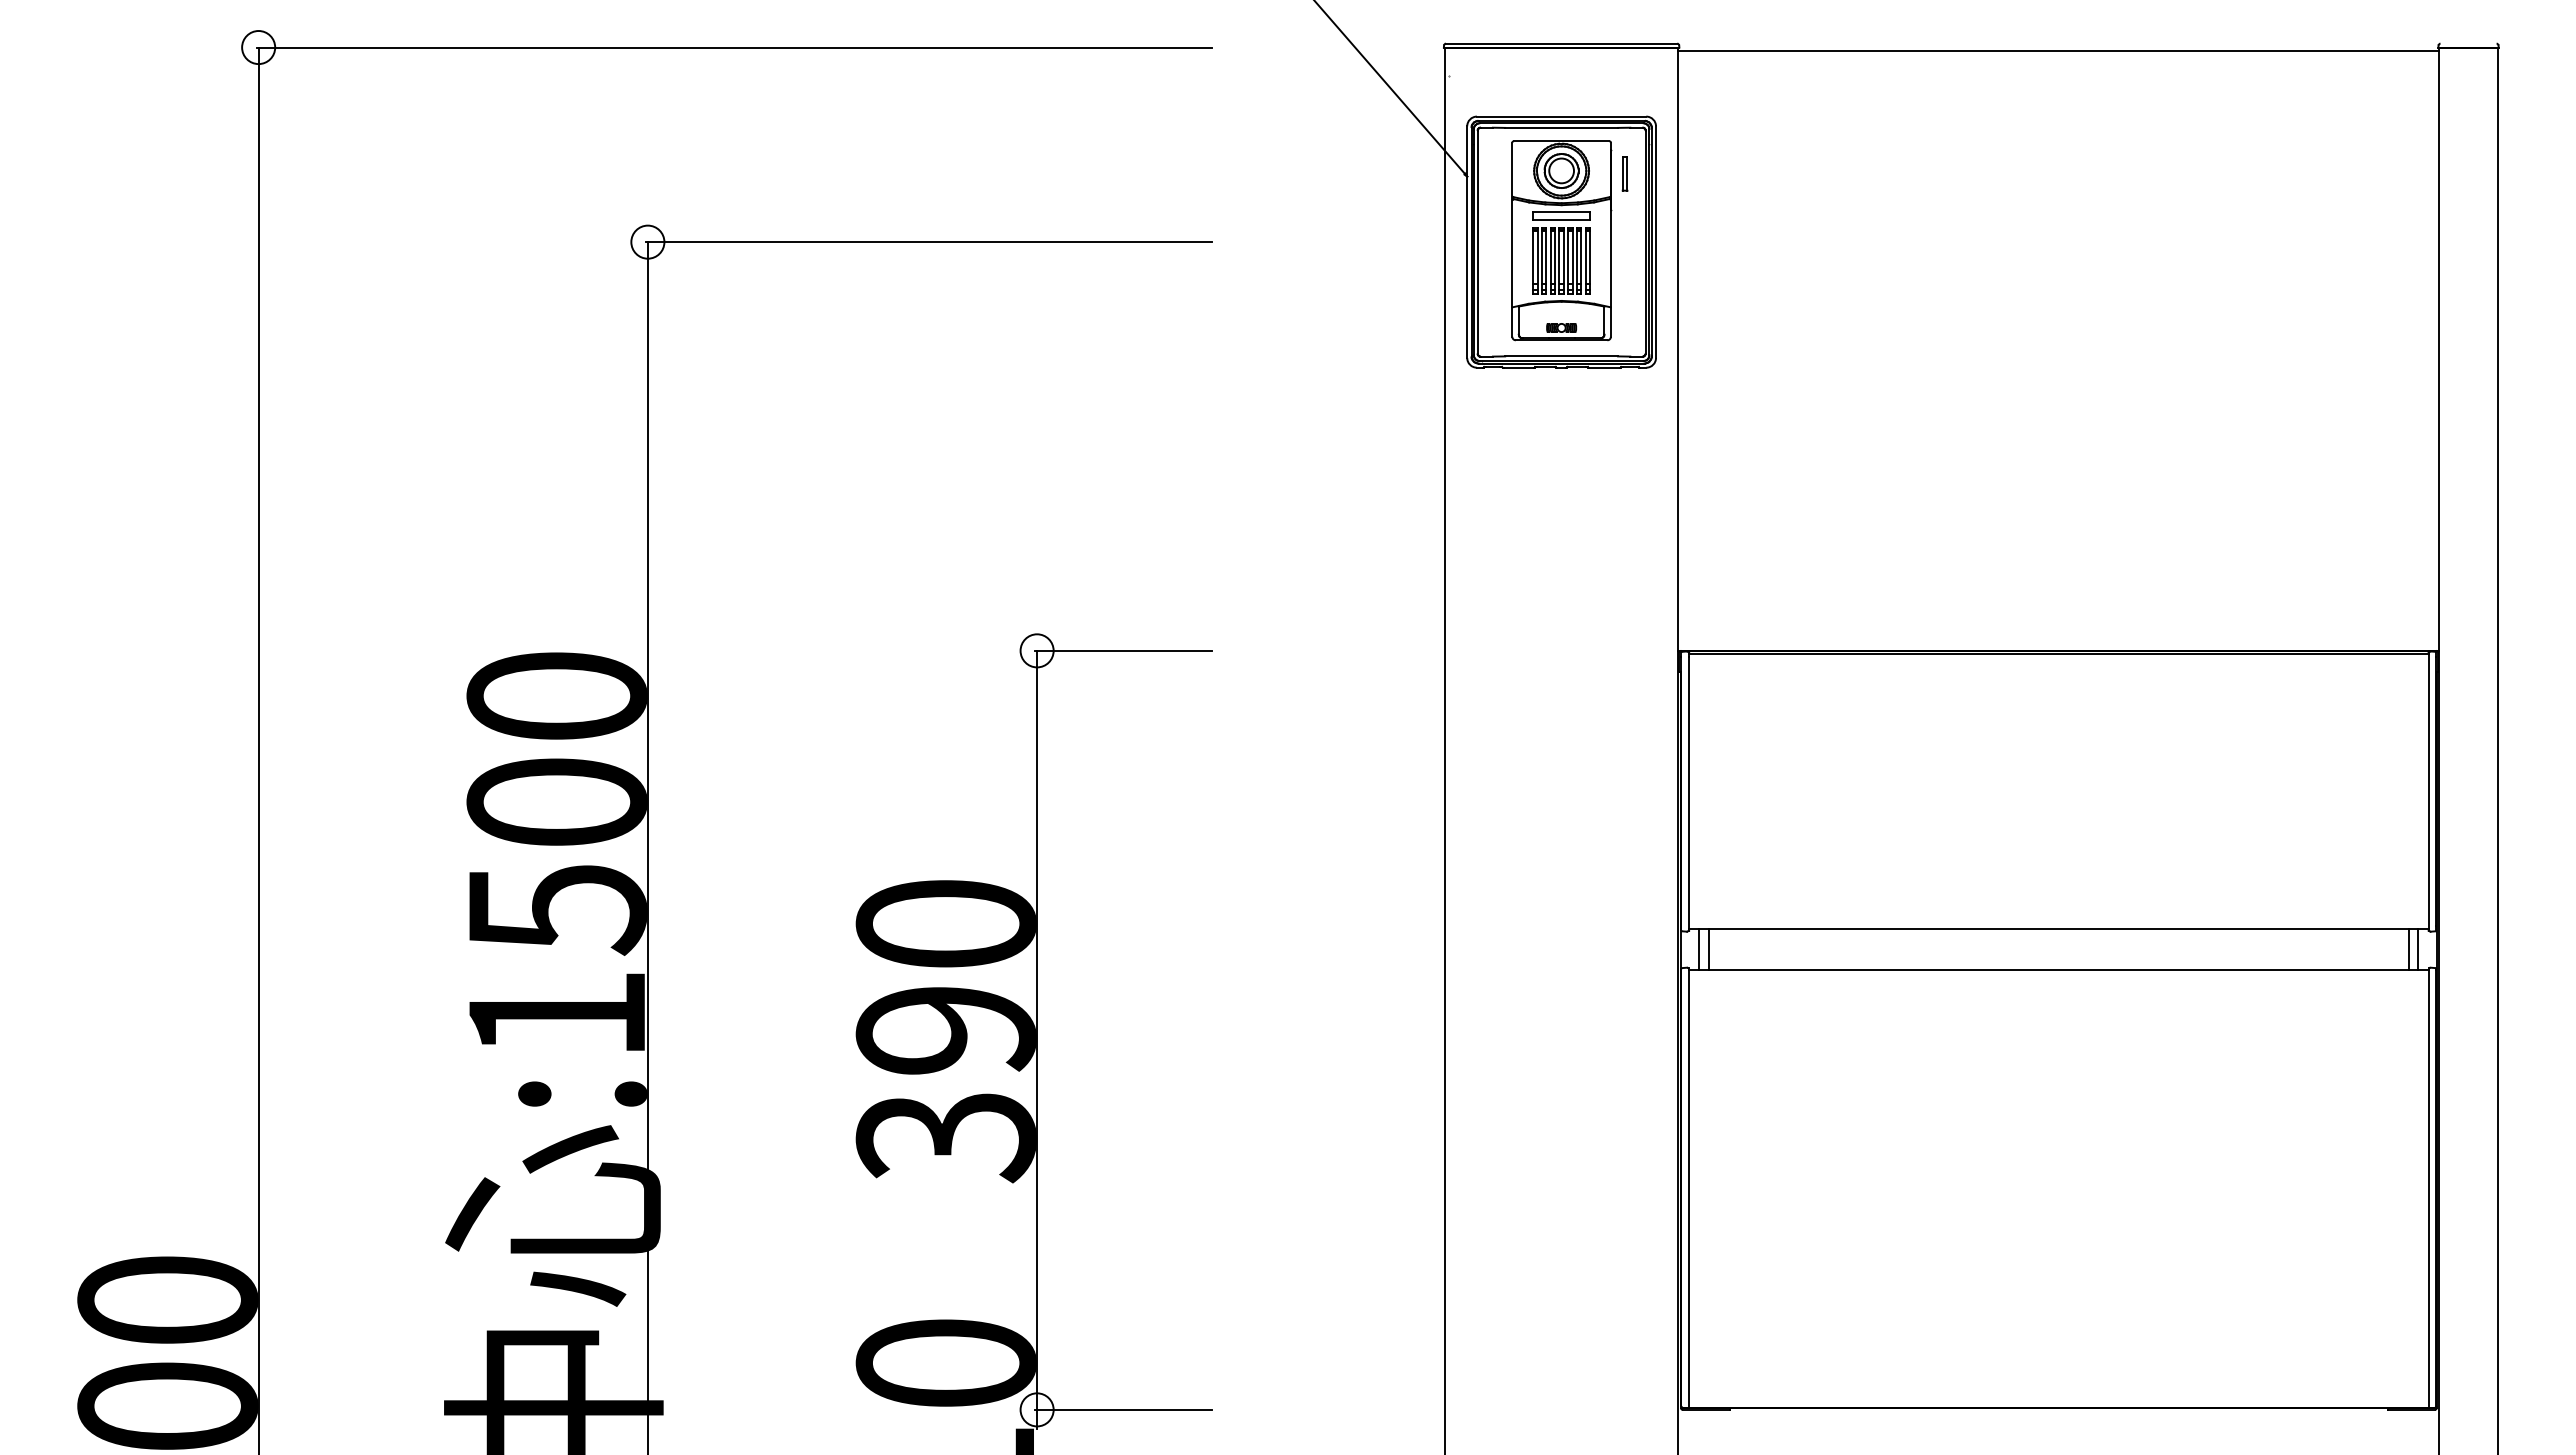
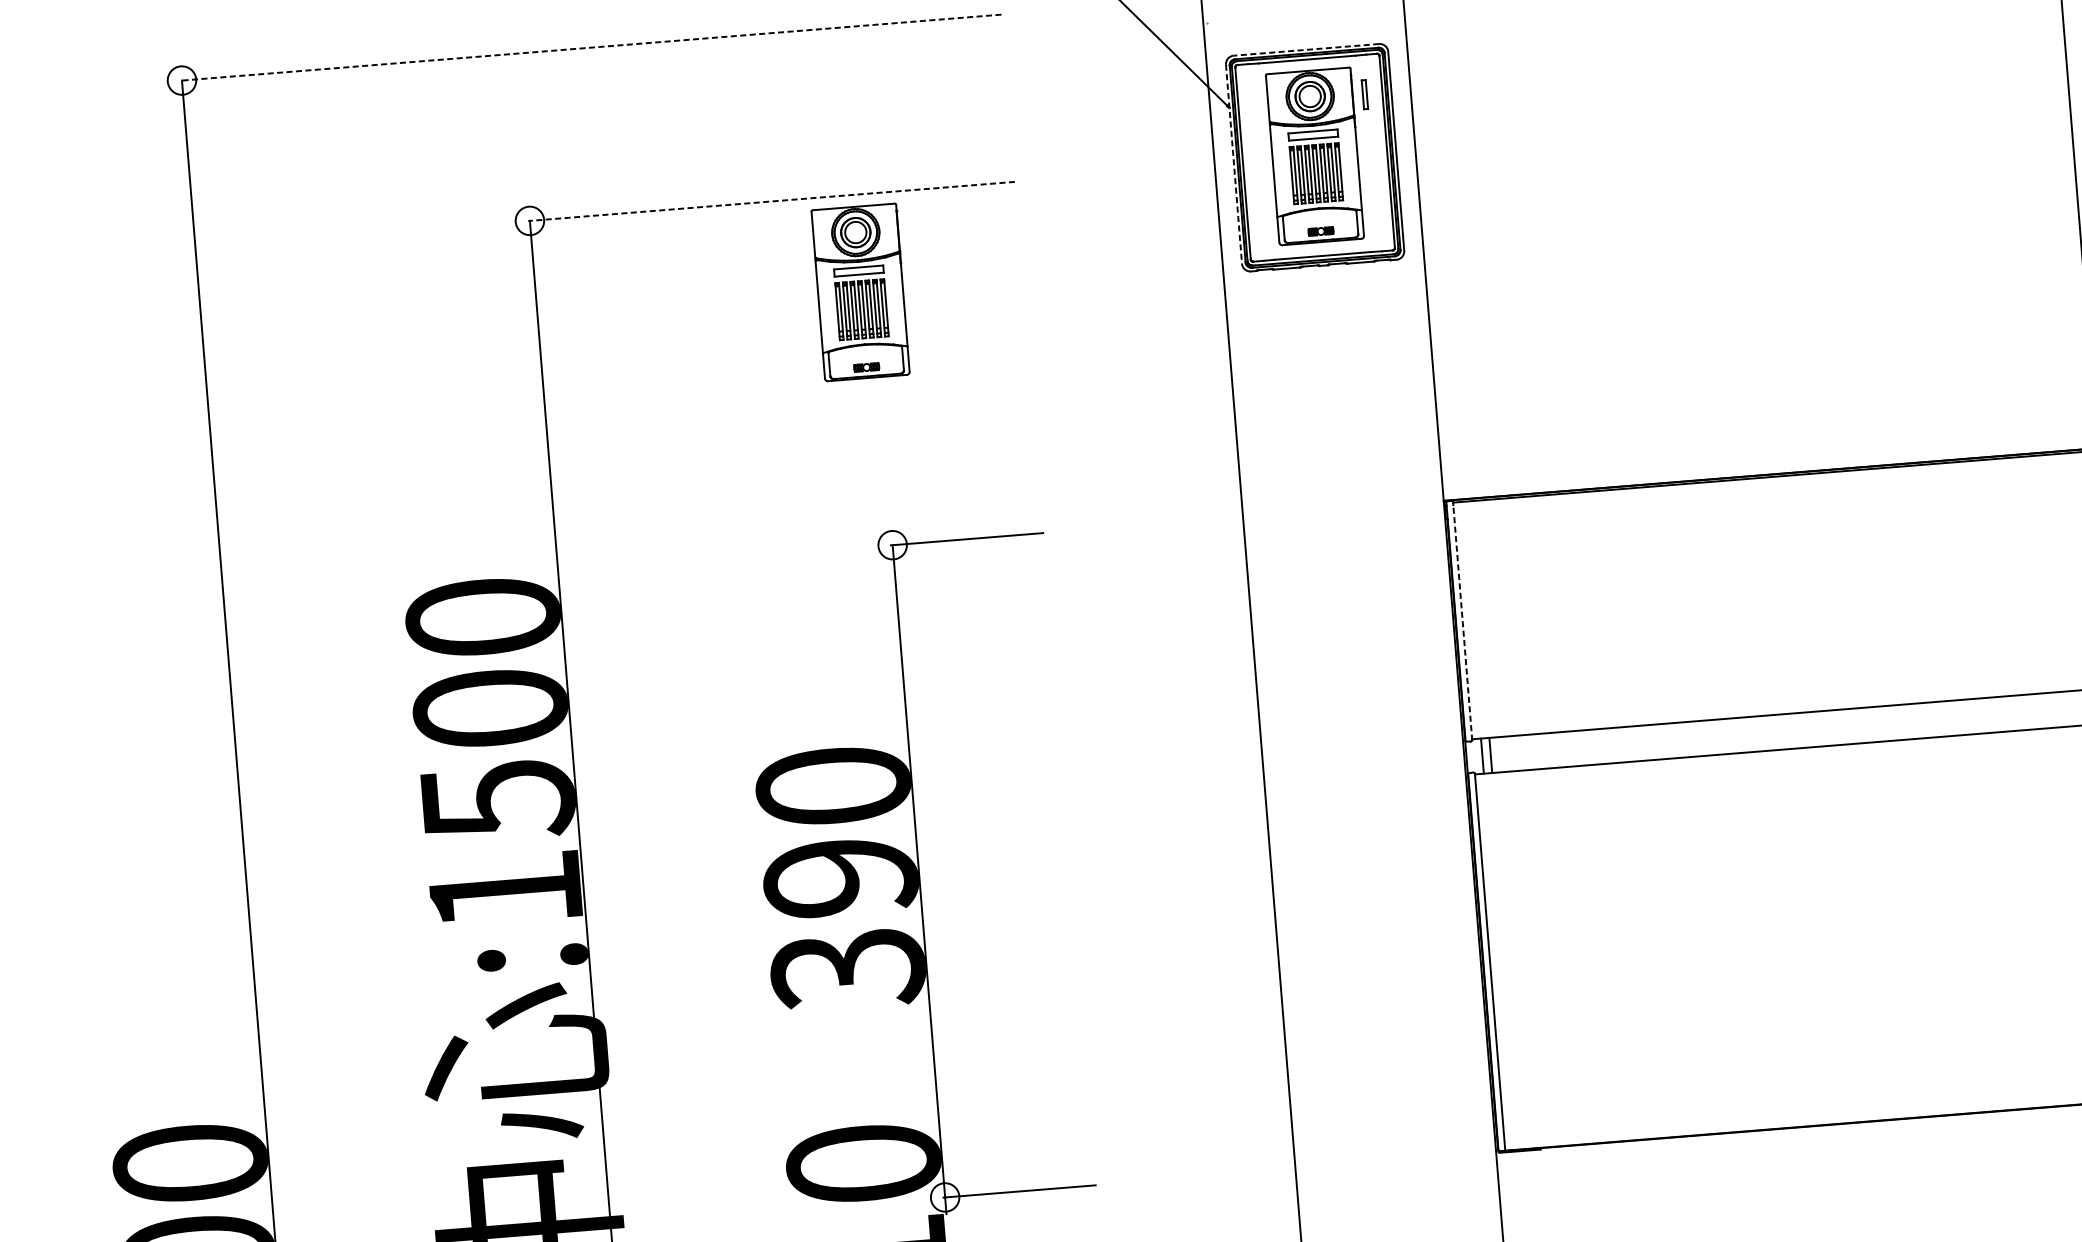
line: (734, 47) -> (590, 47), solid -> dashed
line: (1561, 116) -> (1306, 49), solid -> dashed
line: (928, 242) -> (771, 201), solid -> dashed
line: (1467, 242) -> (1234, 164), solid -> dashed
part: (1023, 355) -> (860, 292), added
line: (1689, 793) -> (1463, 622), solid -> dashed

